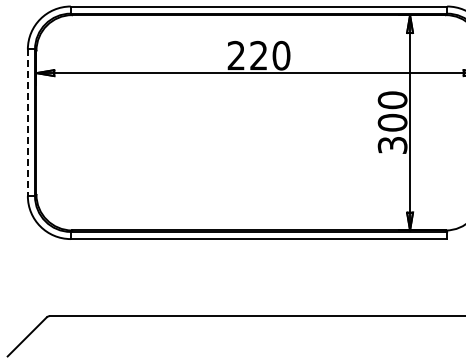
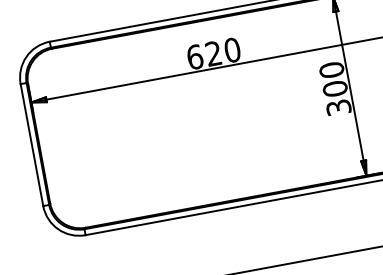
text: (236, 55) -> (195, 56), 220 -> 620
line: (27, 123) -> (31, 145), dashed -> solid

